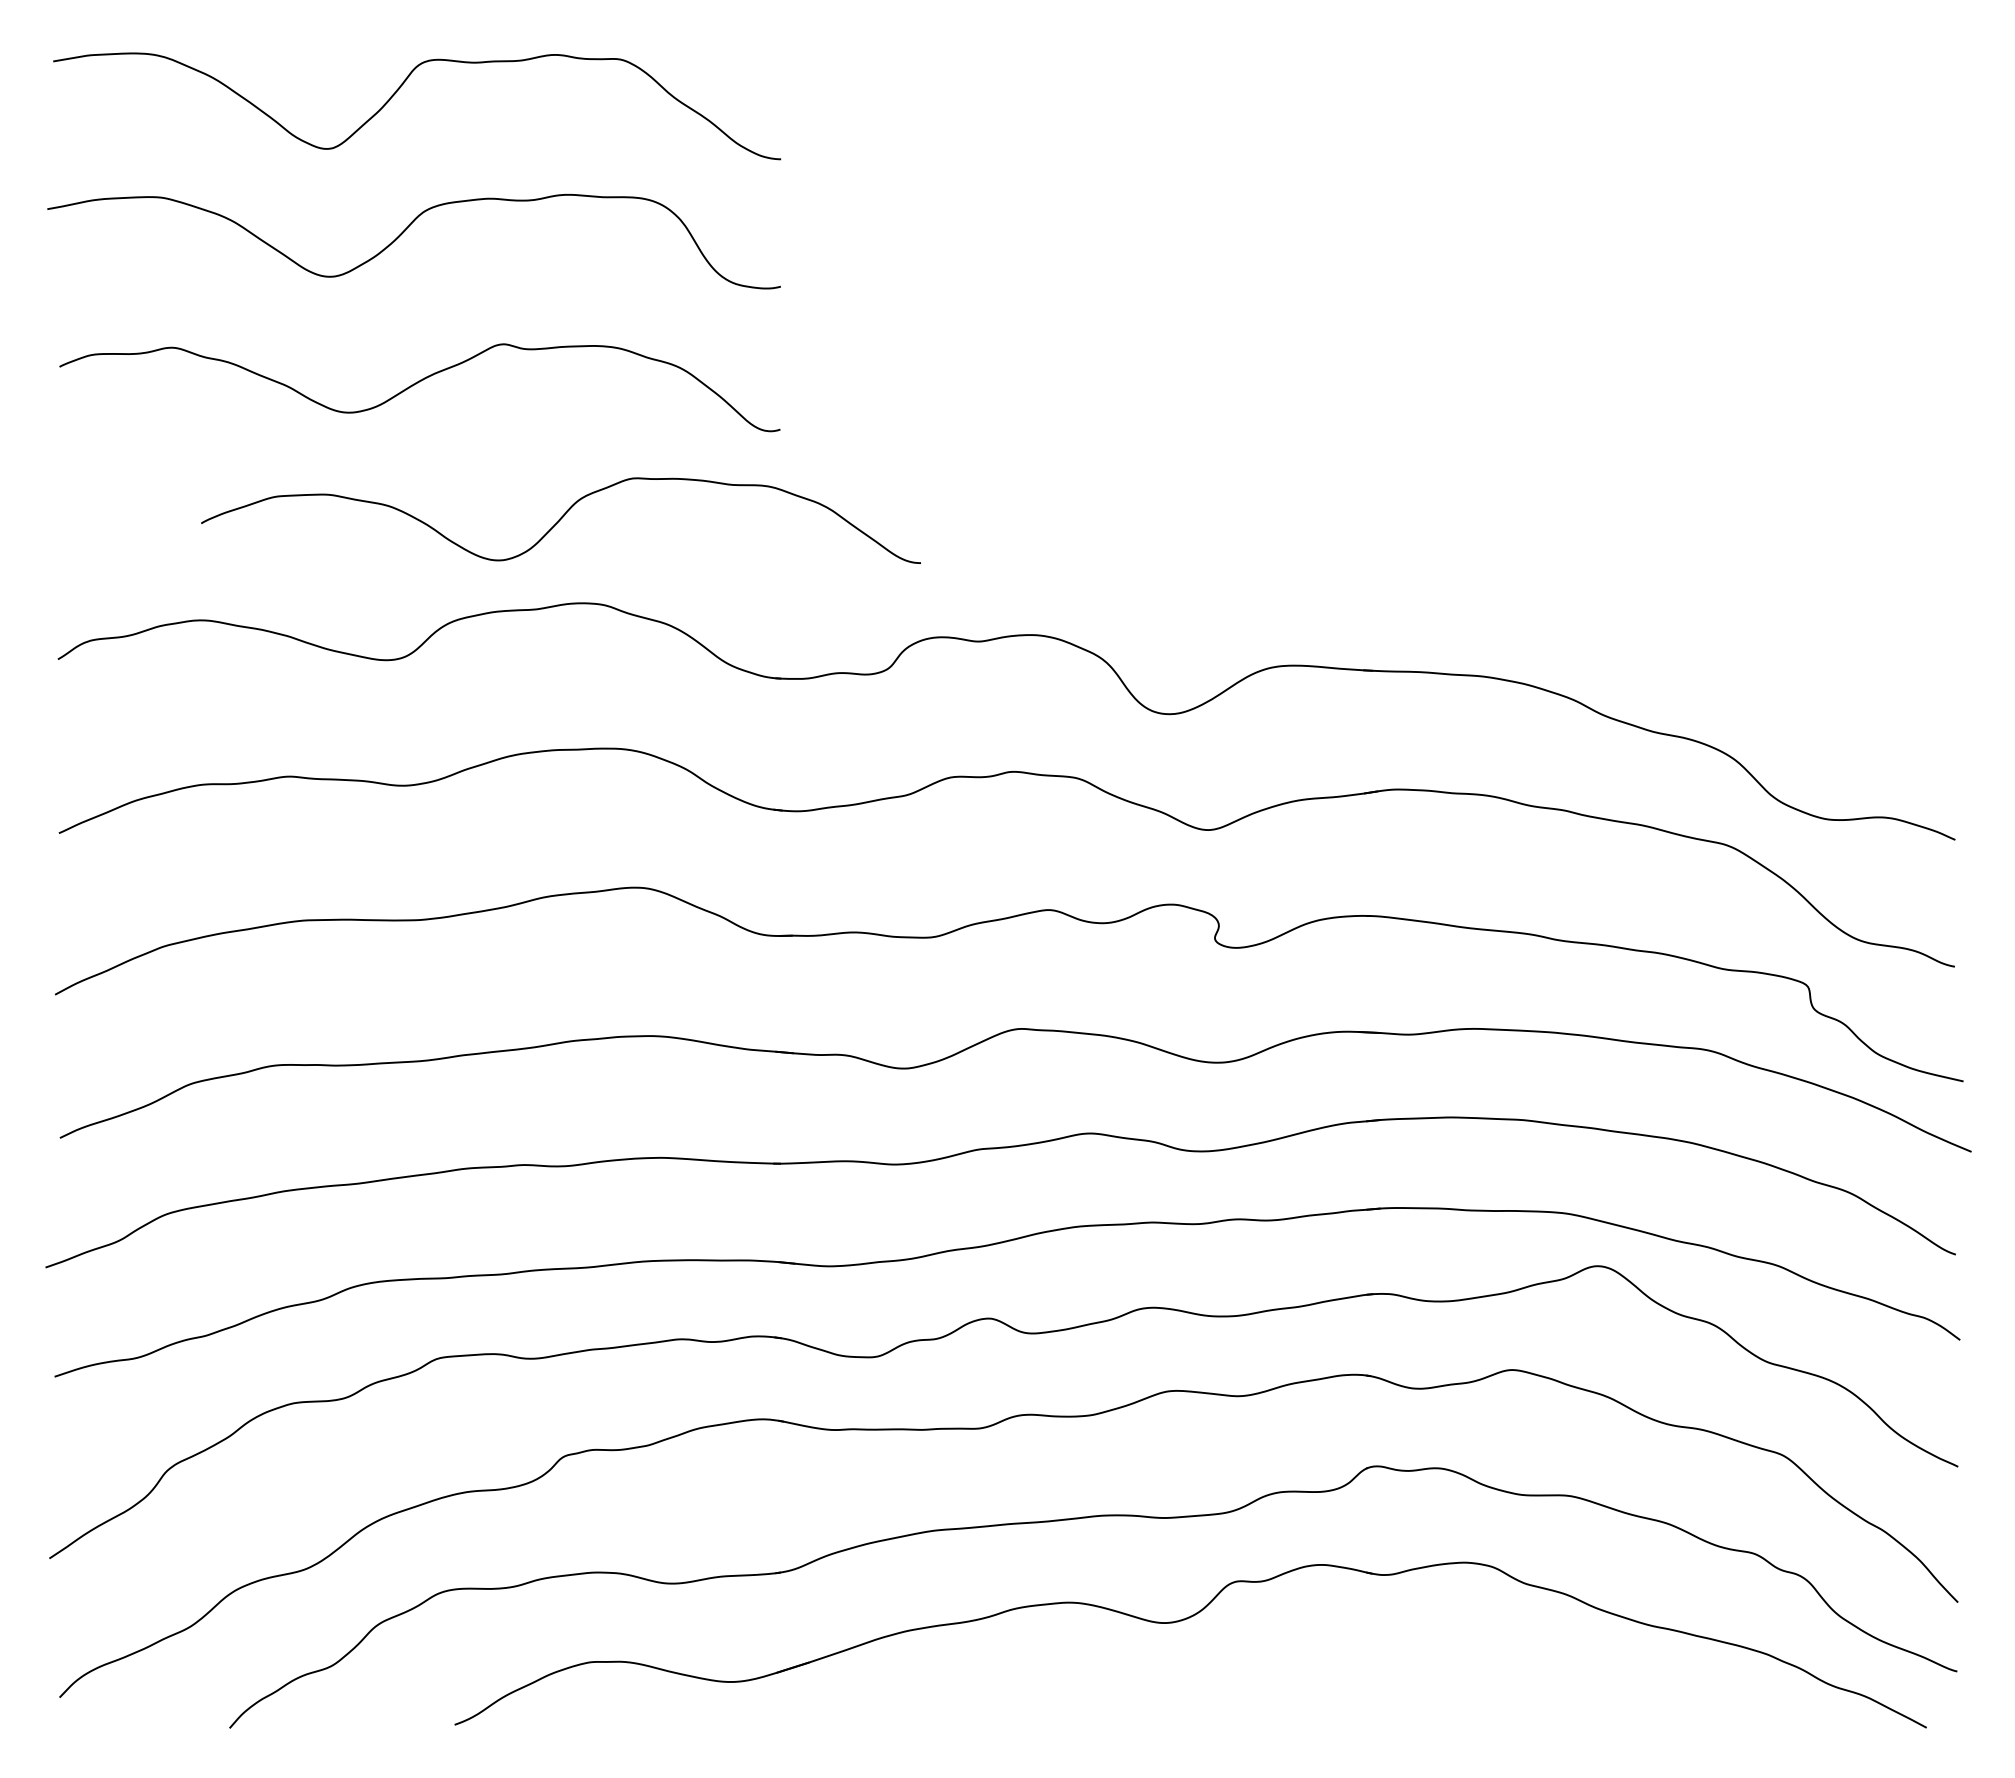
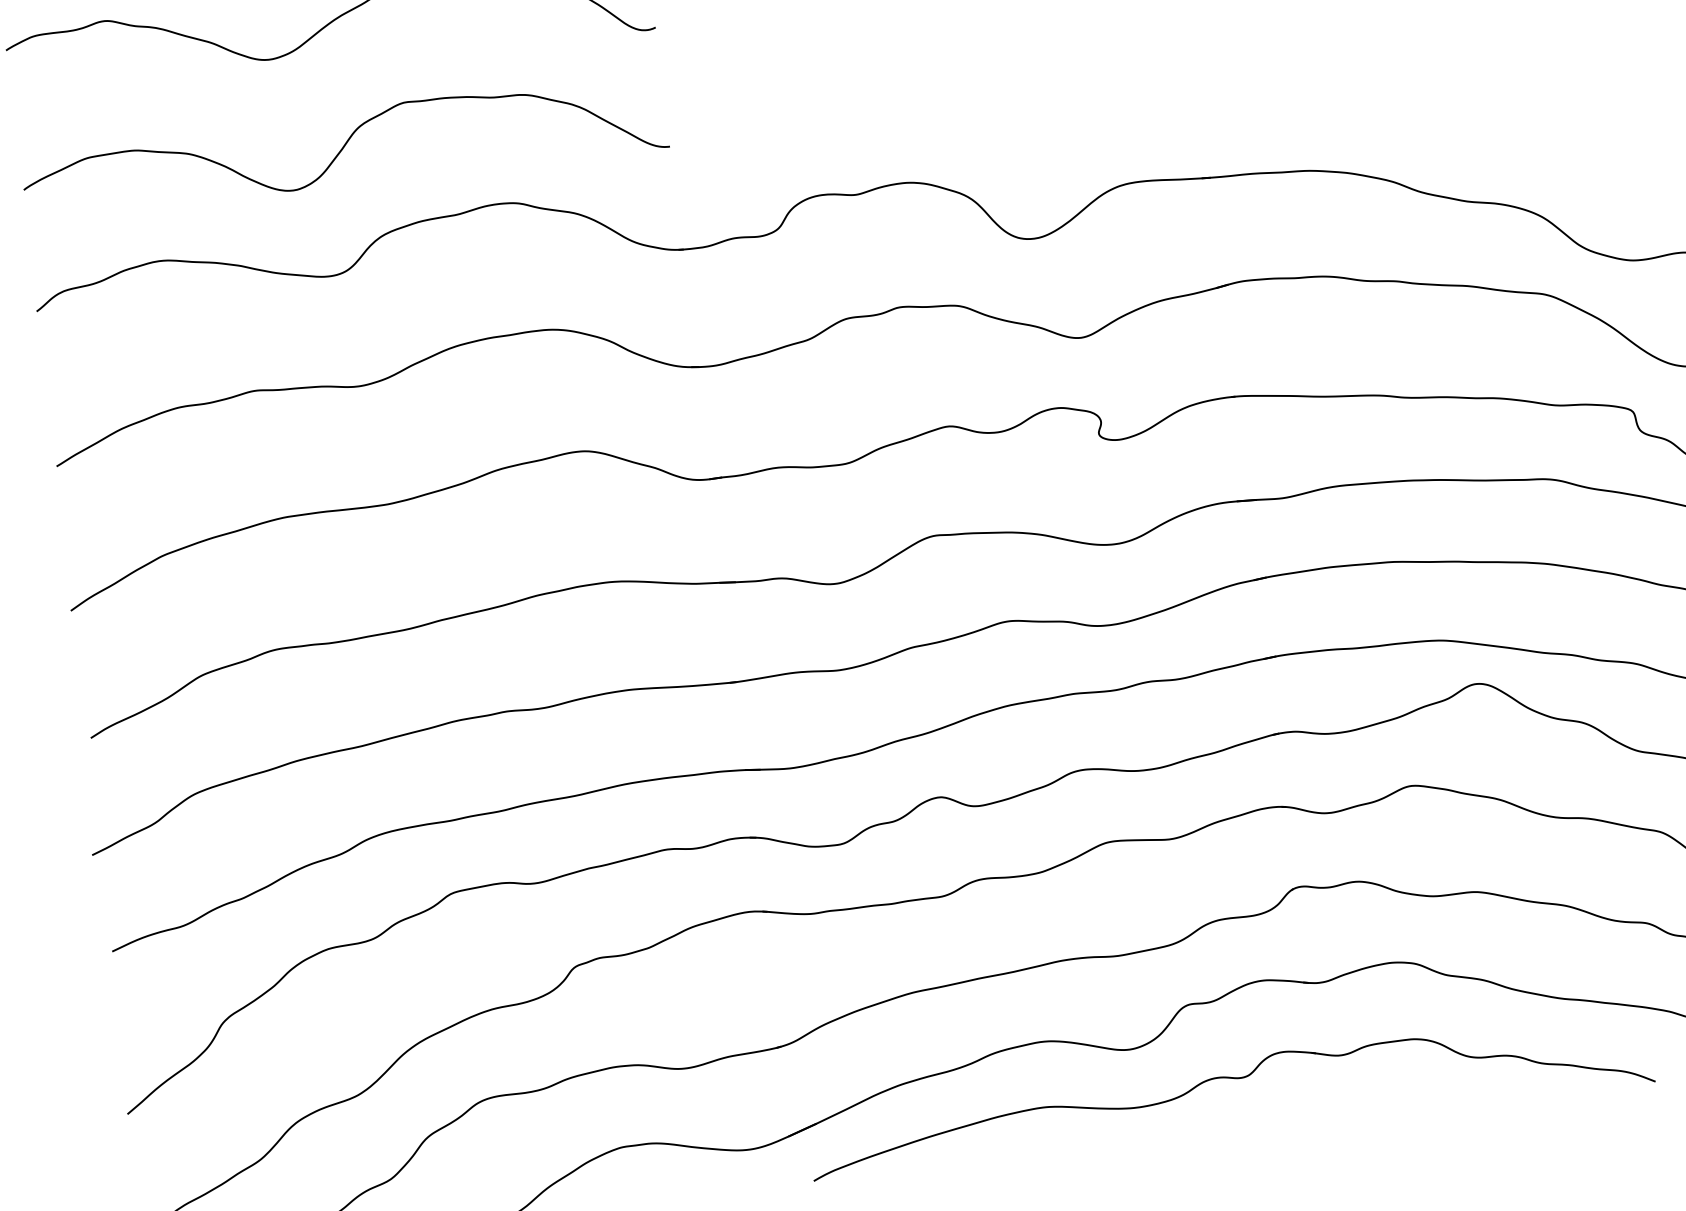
curve: (560, 520) -> (343, 148), moved
part: (1274, 1669) -> (1232, 1079), added

